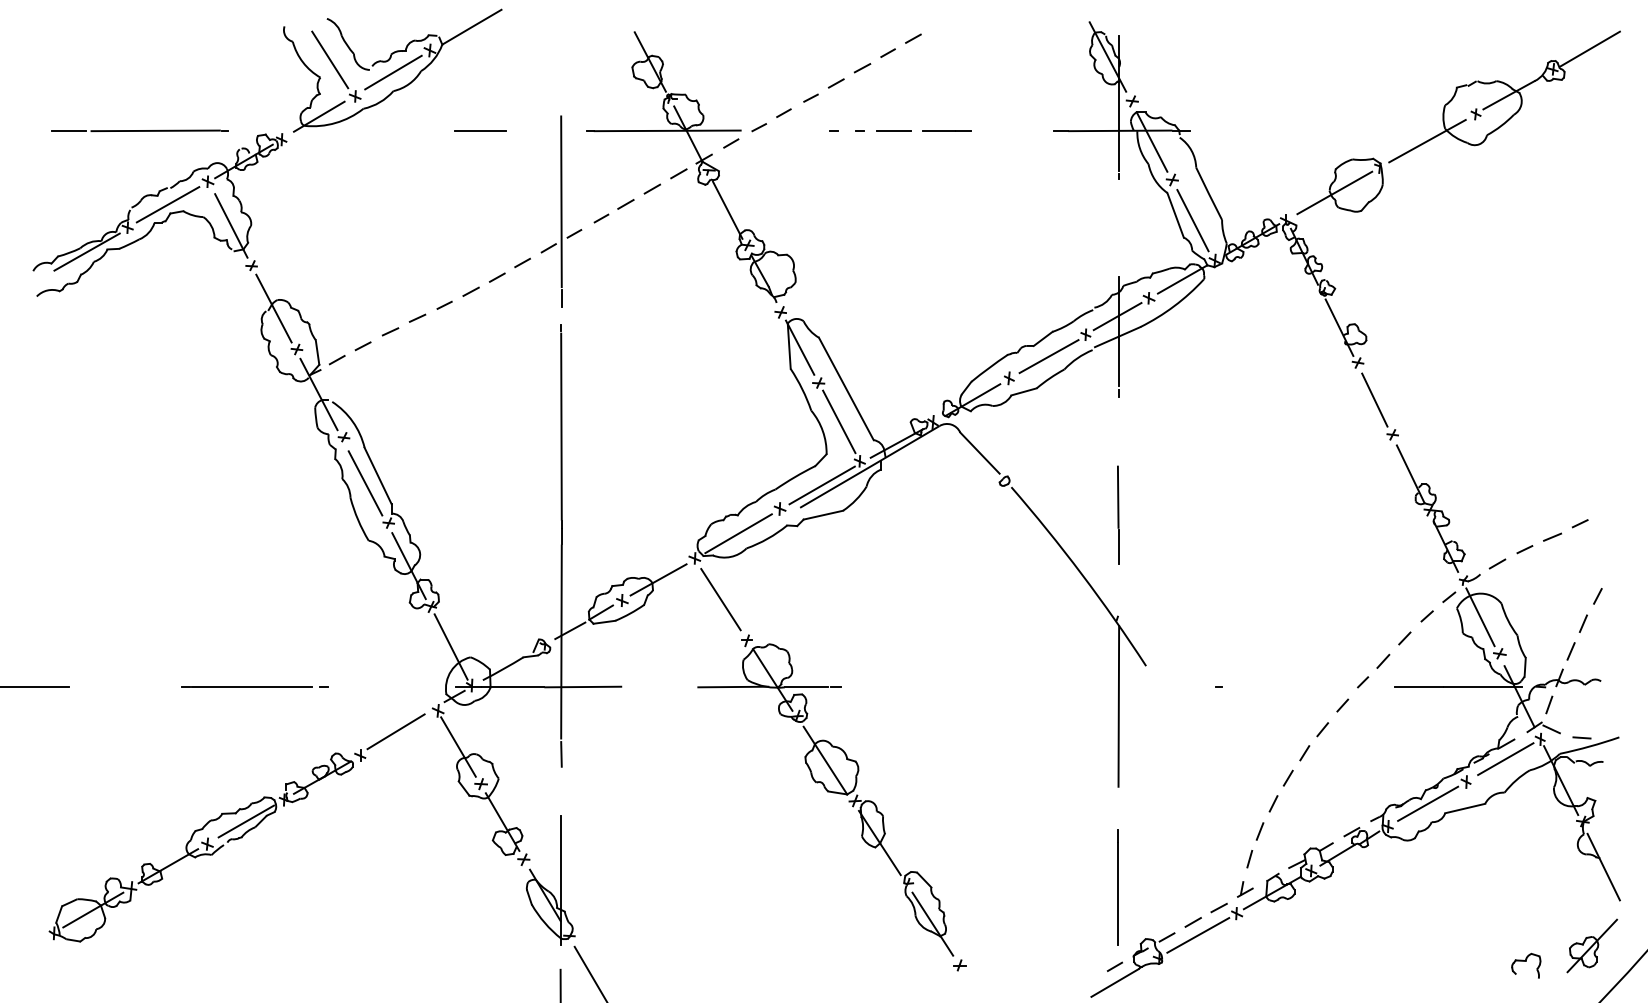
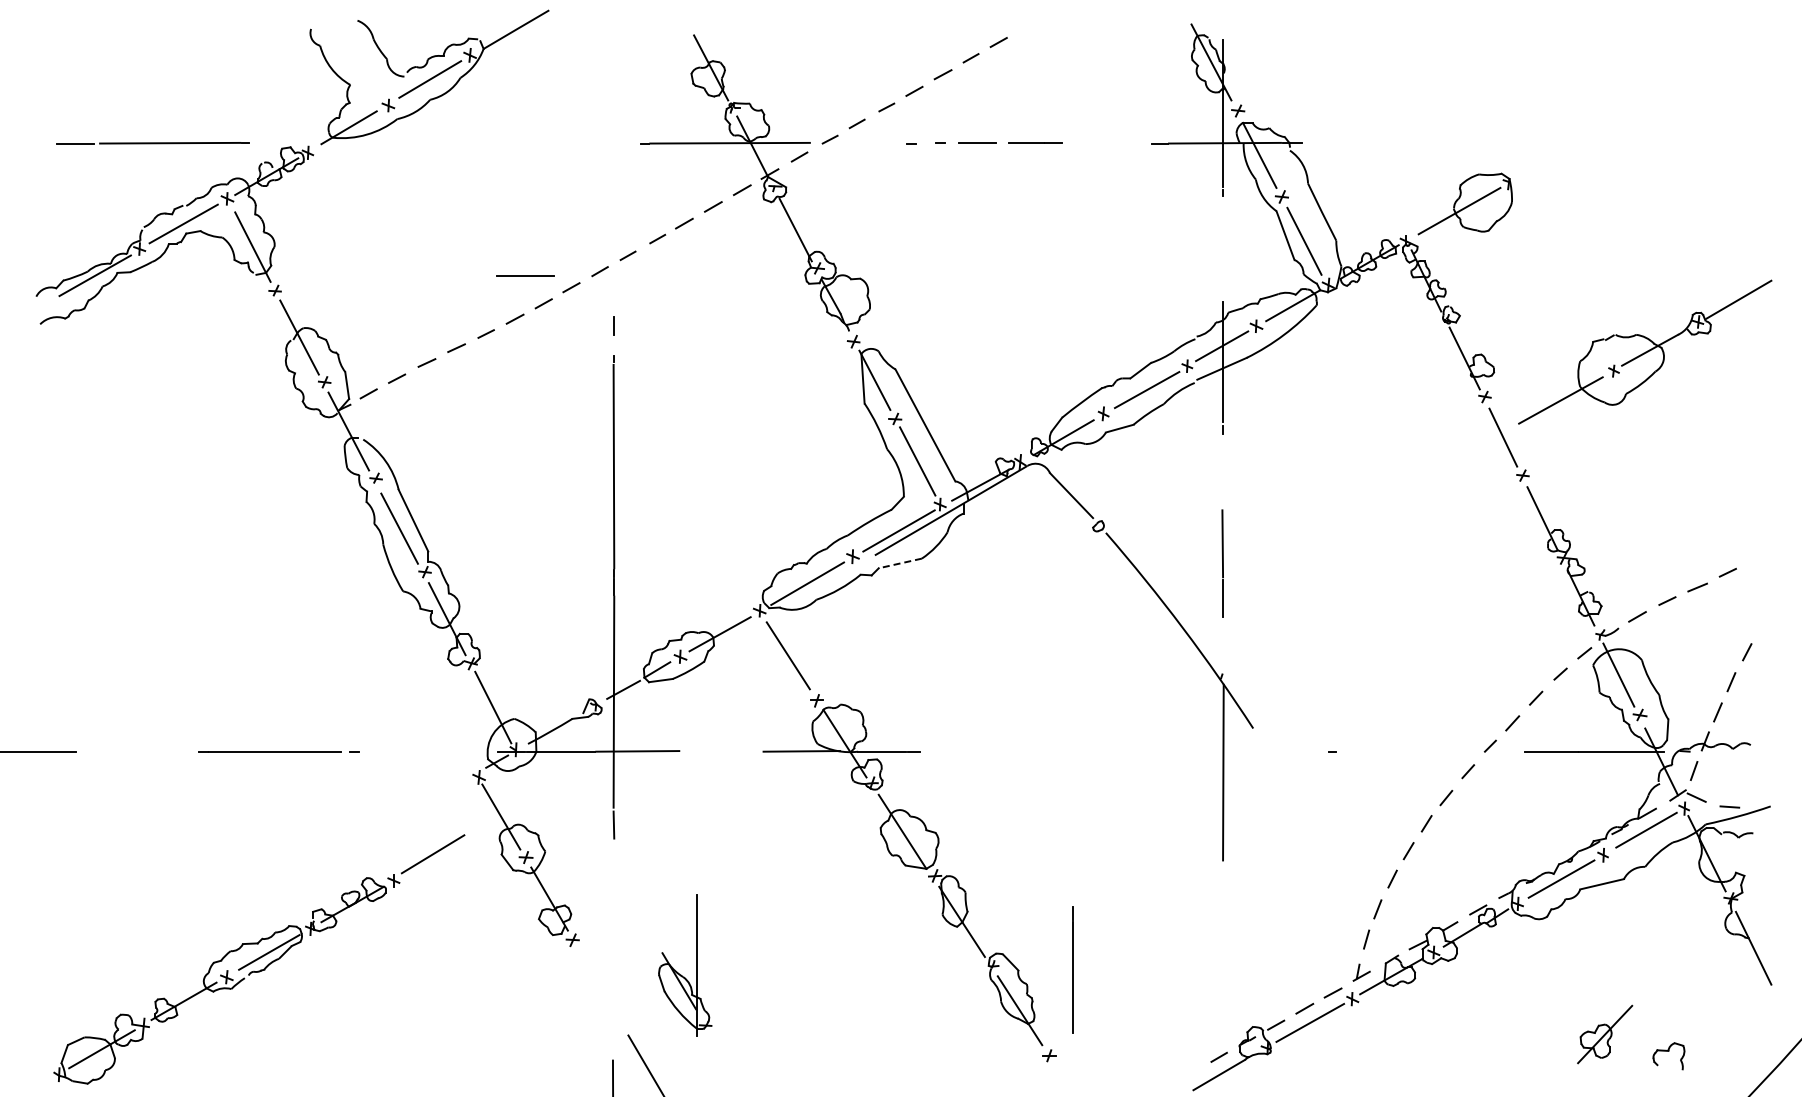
line: (329, 59) -> (360, 65), removed
part: (1504, 96) -> (1645, 351), moved
line: (480, 130) -> (525, 275), moved
line: (561, 201) -> (613, 220), removed
line: (822, 515) -> (899, 563), solid -> dashed
part: (237, 827) -> (259, 959), moved
line: (1117, 886) -> (1072, 969), moved
part: (547, 889) -> (681, 974), moved
part: (1592, 945) -> (1605, 1034), moved

